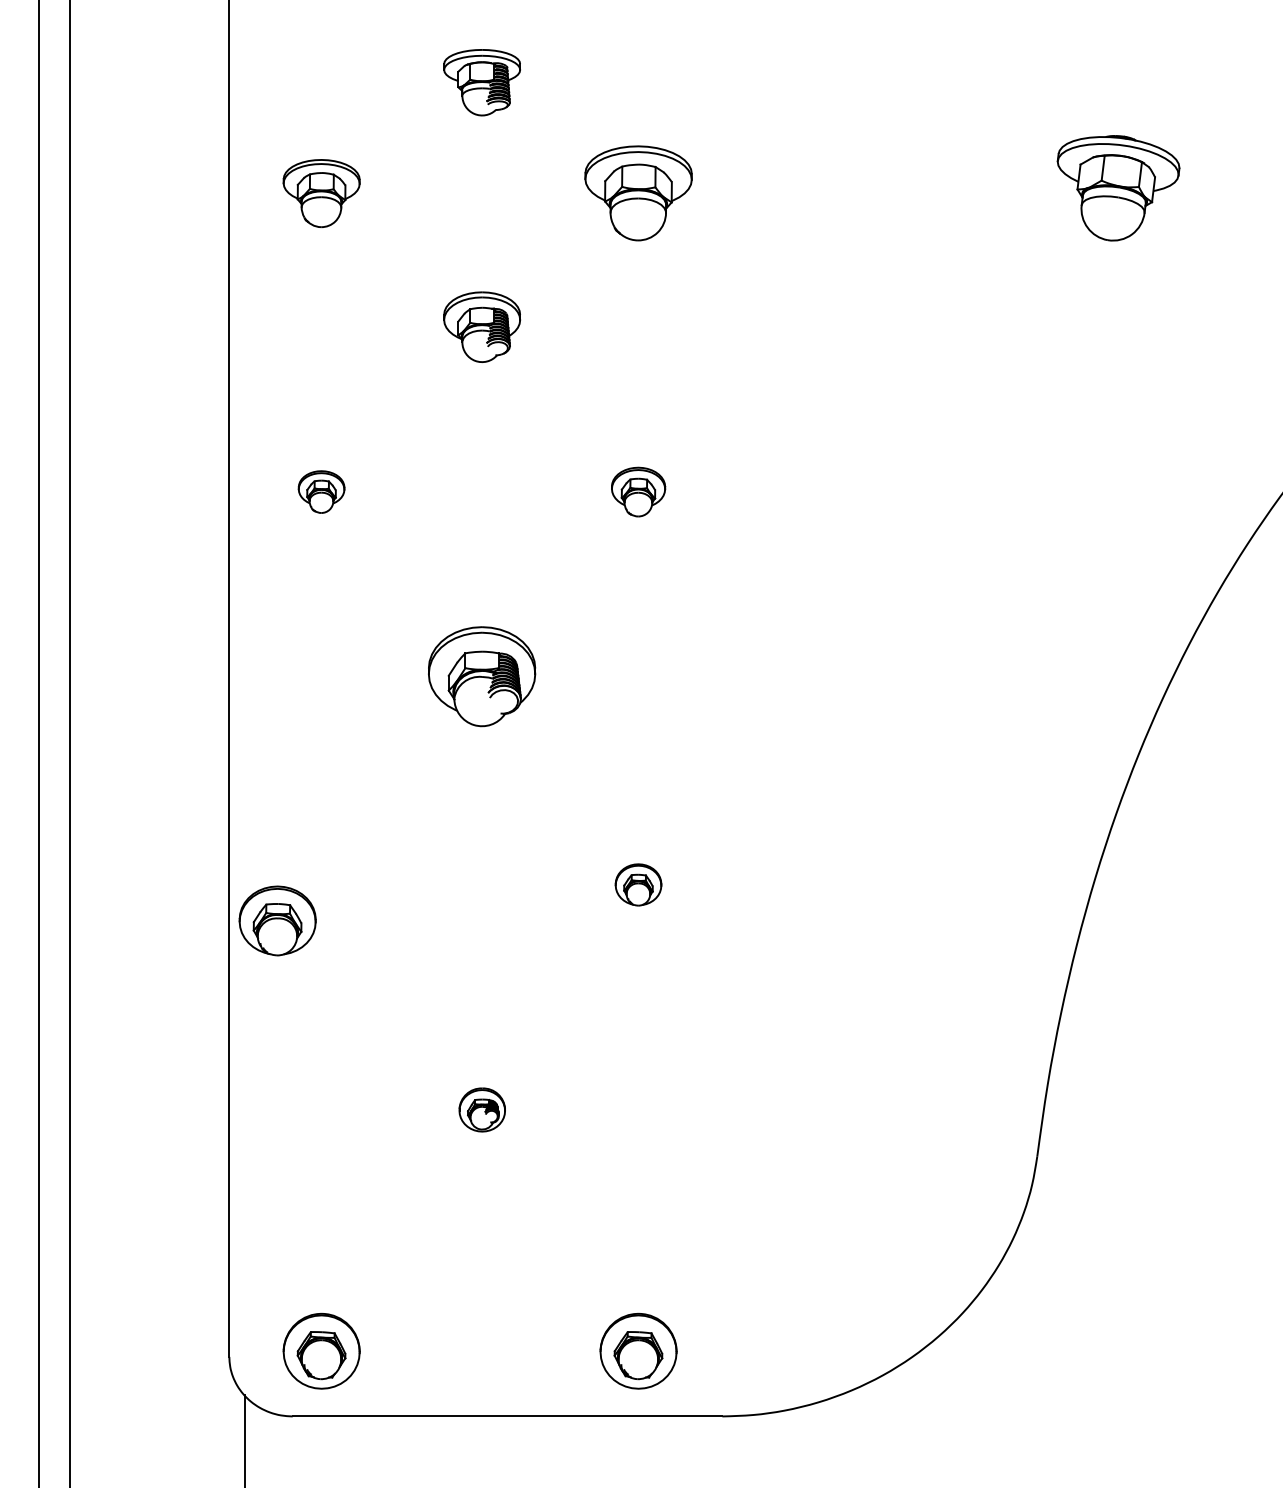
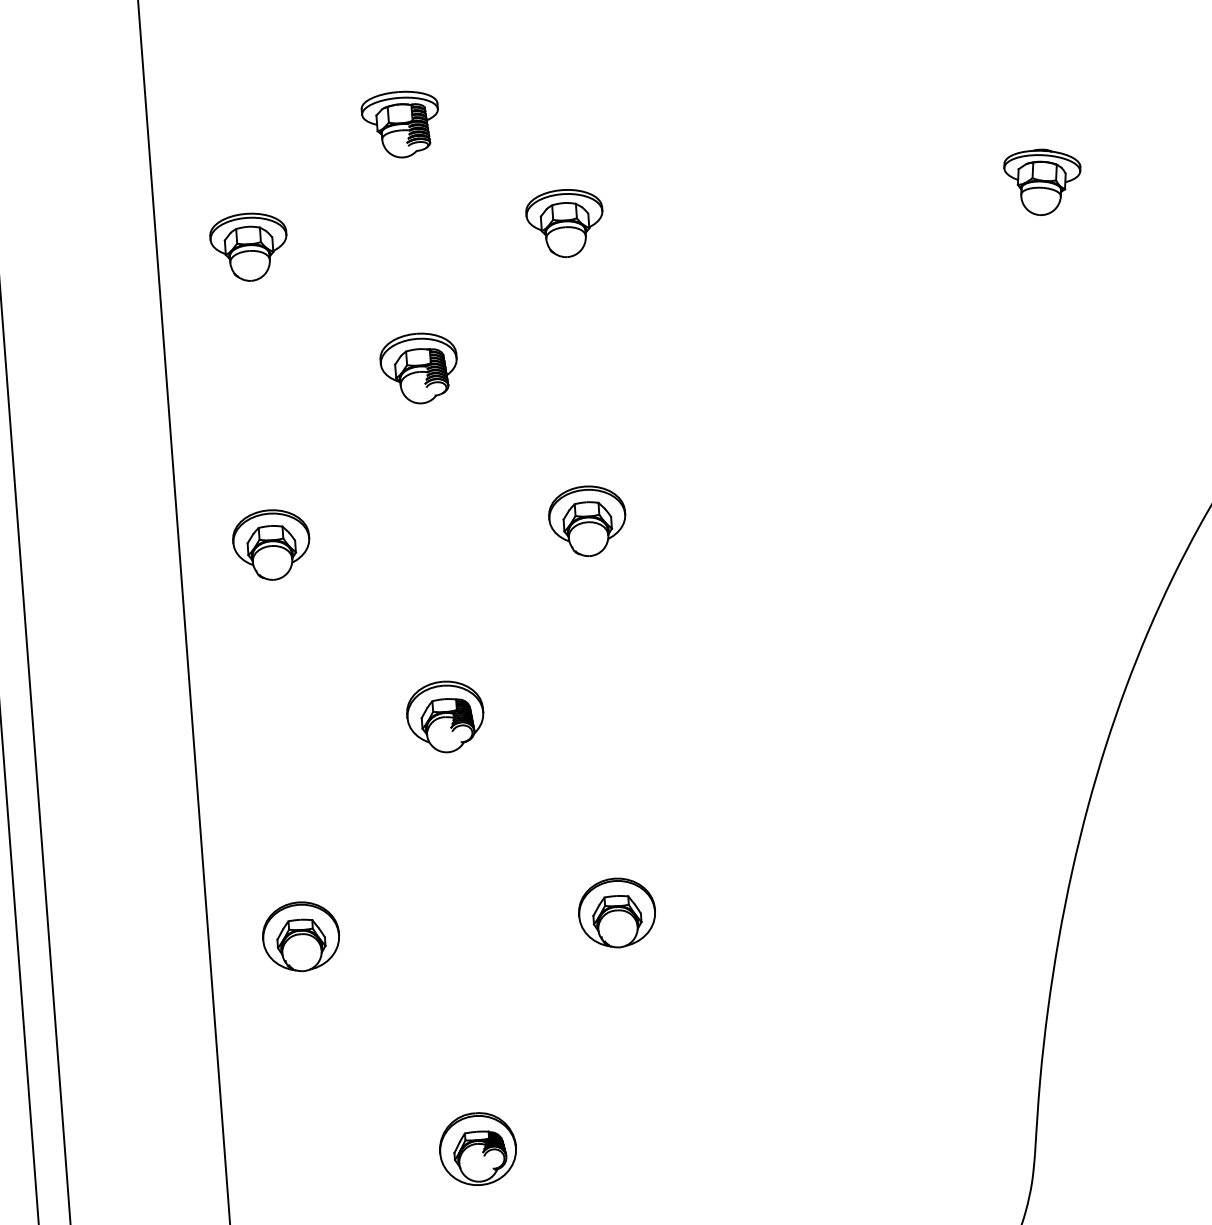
part: (1118, 187) -> (1043, 181), size x0.62
part: (638, 193) -> (565, 223), size x0.71
part: (321, 491) -> (271, 544), size x1.67
part: (638, 491) -> (587, 520), size x1.43
part: (482, 676) -> (445, 716), size x0.71
part: (638, 884) -> (616, 912), size x1.67
part: (277, 920) -> (300, 936), moved
part: (482, 1109) -> (478, 1148), size x1.67

